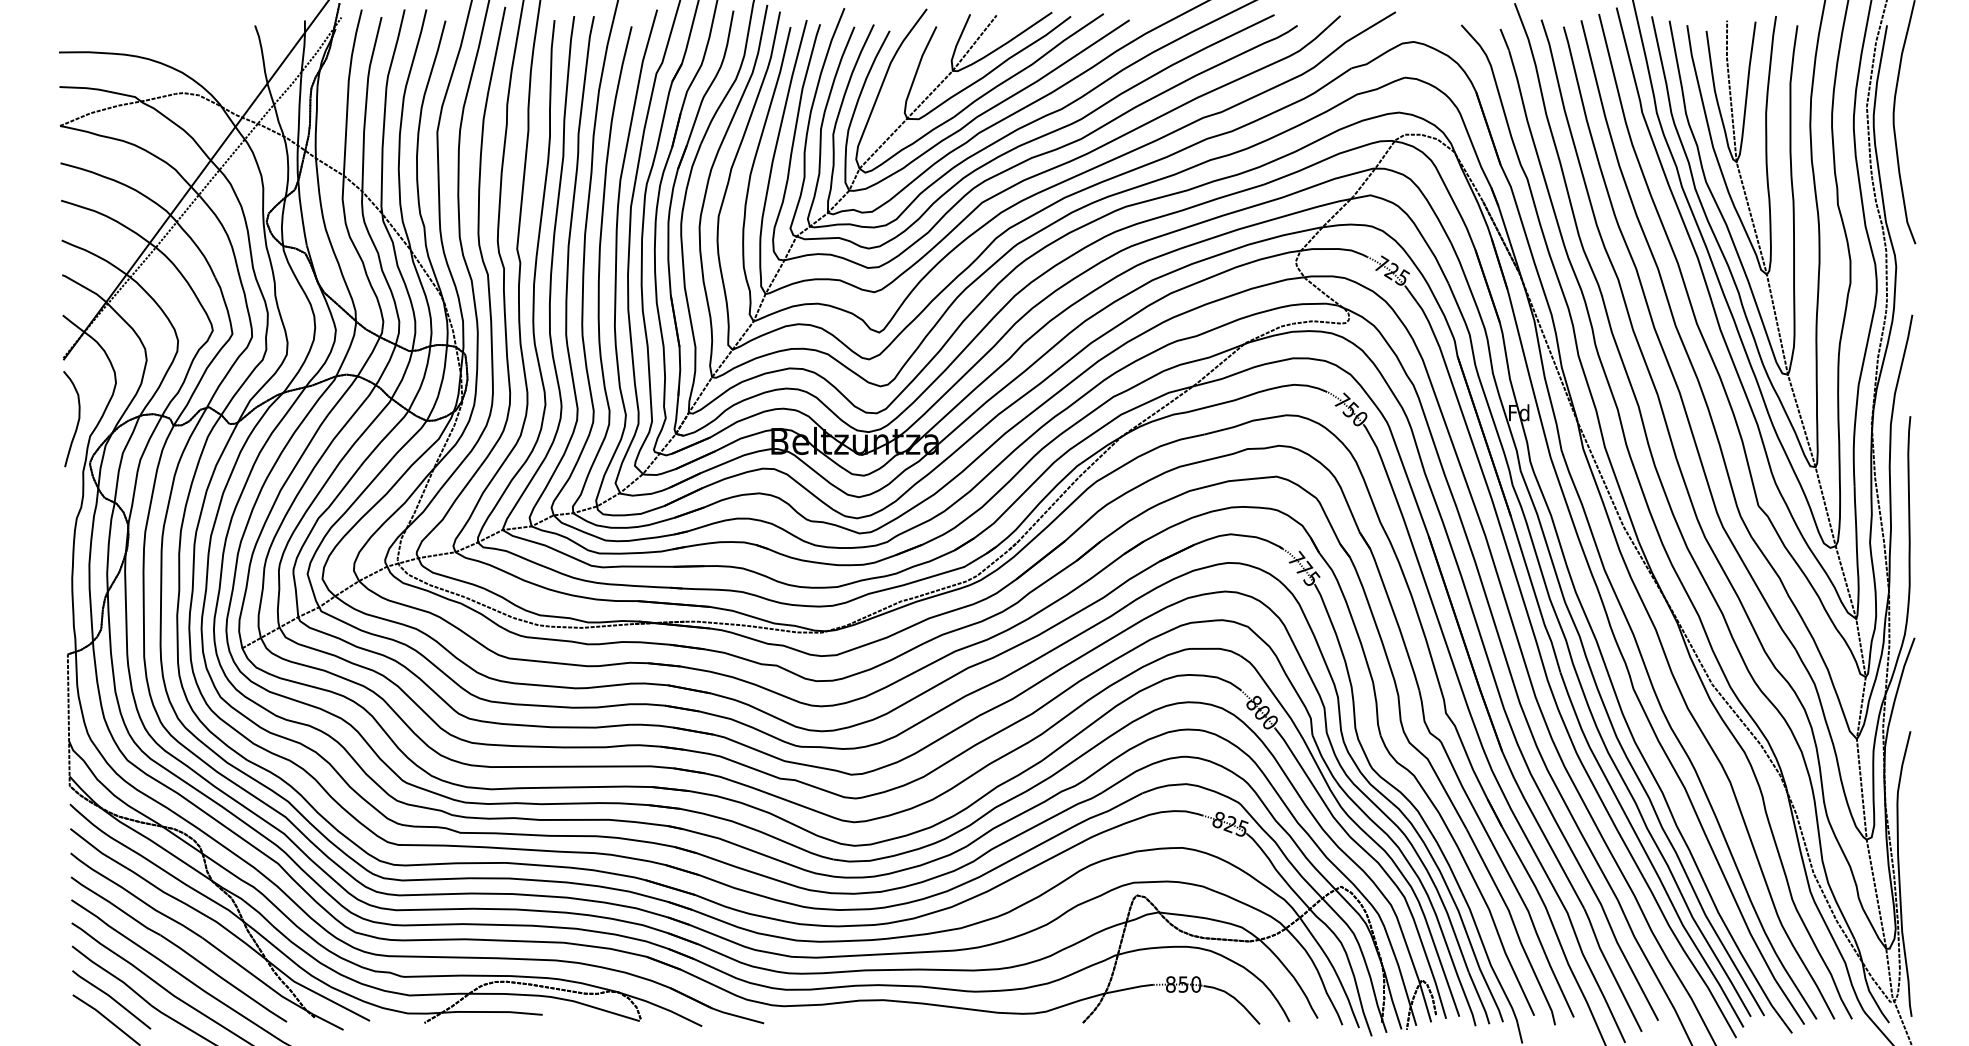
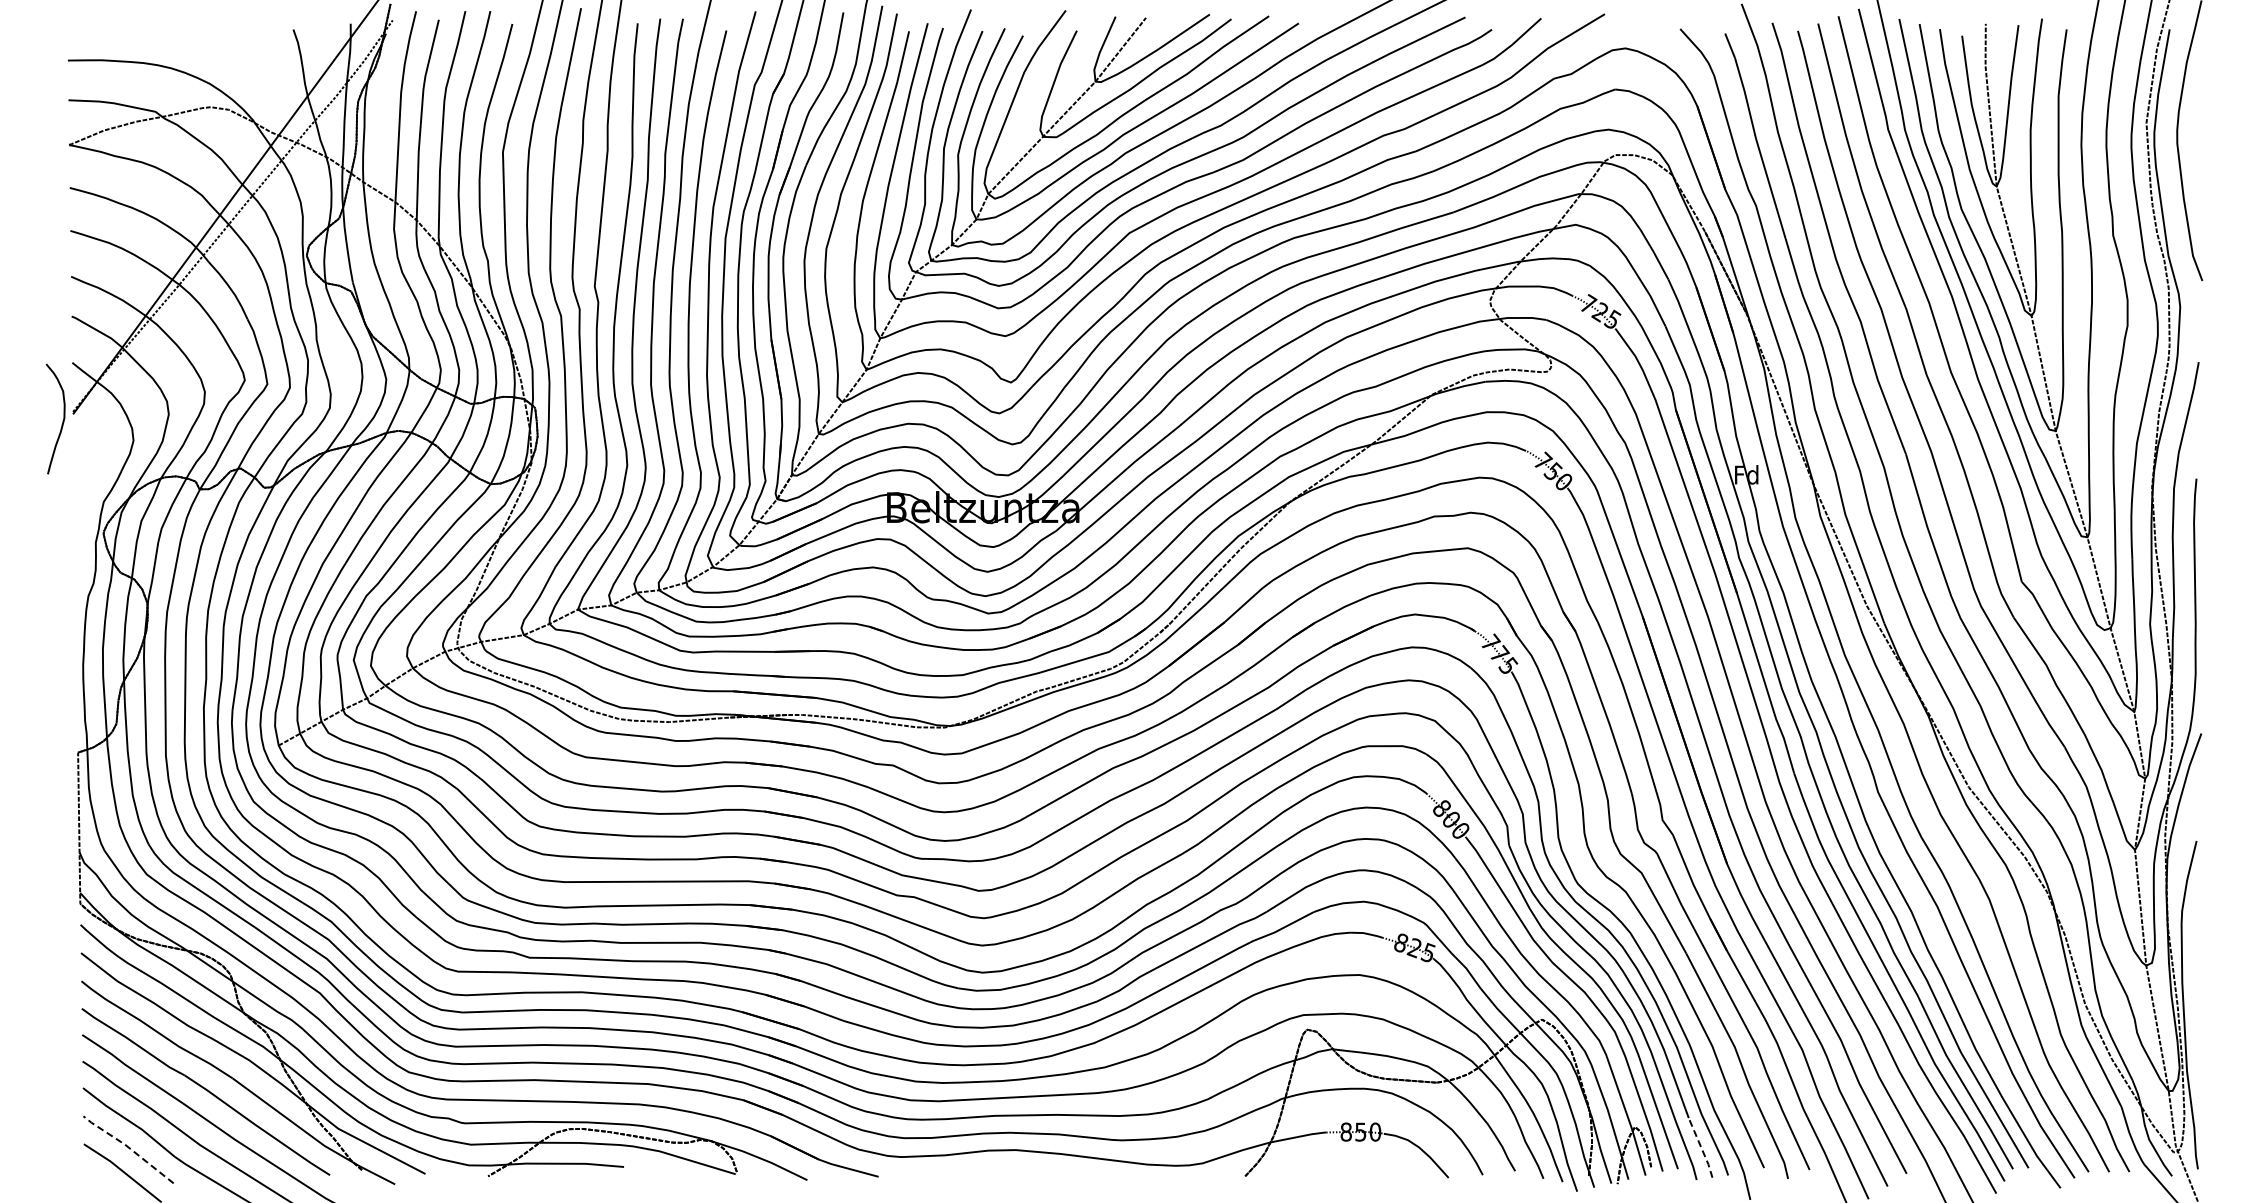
curve: (77, 420) -> (62, 420), moved
line: (111, 997) -> (128, 1147), solid -> dashed
line: (1479, 998) -> (1701, 1148), solid -> dashed

